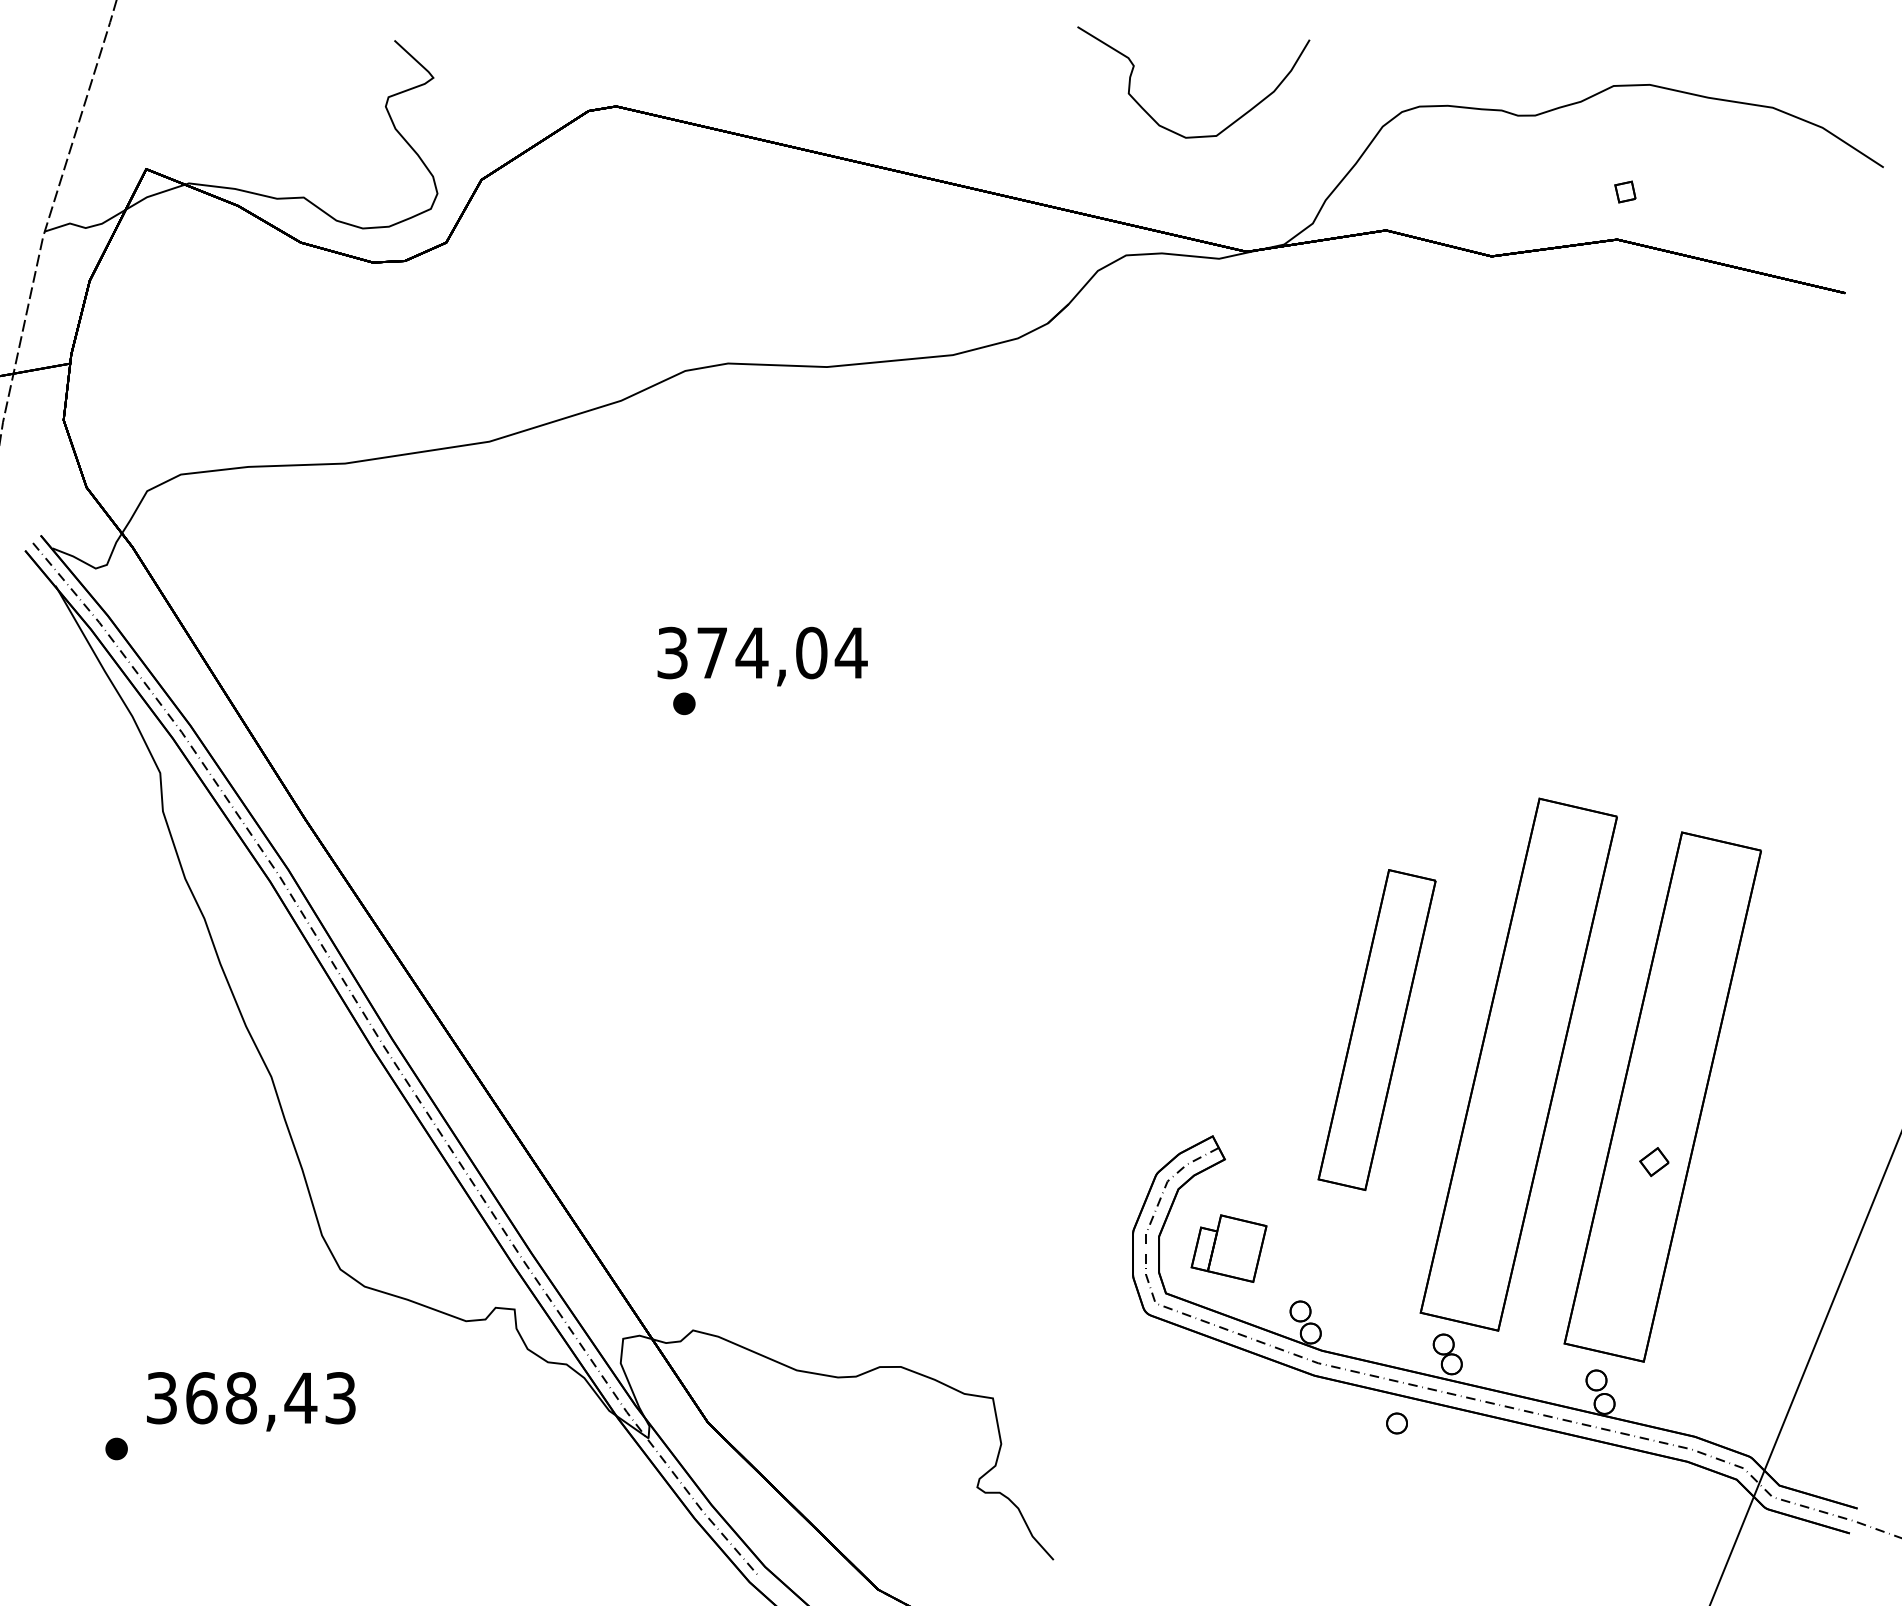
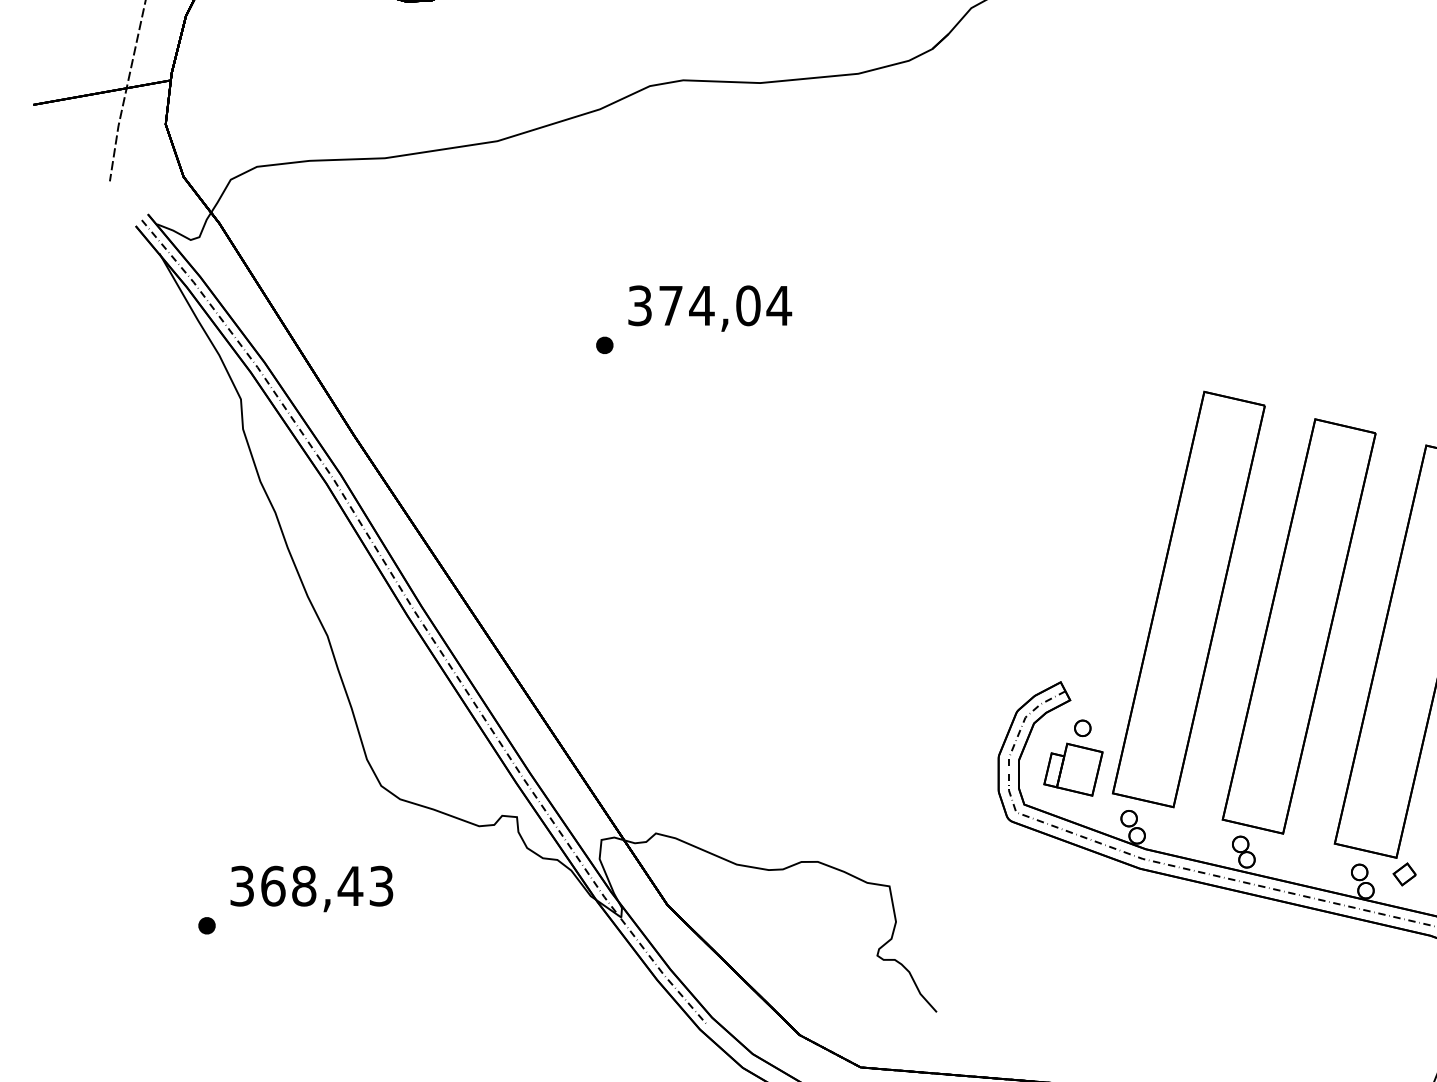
part: (684, 703) -> (604, 345), moved
part: (1376, 1029) -> (1188, 599), size x1.67
part: (1654, 1162) -> (1404, 874), moved
part: (1396, 1423) -> (1082, 728), moved

